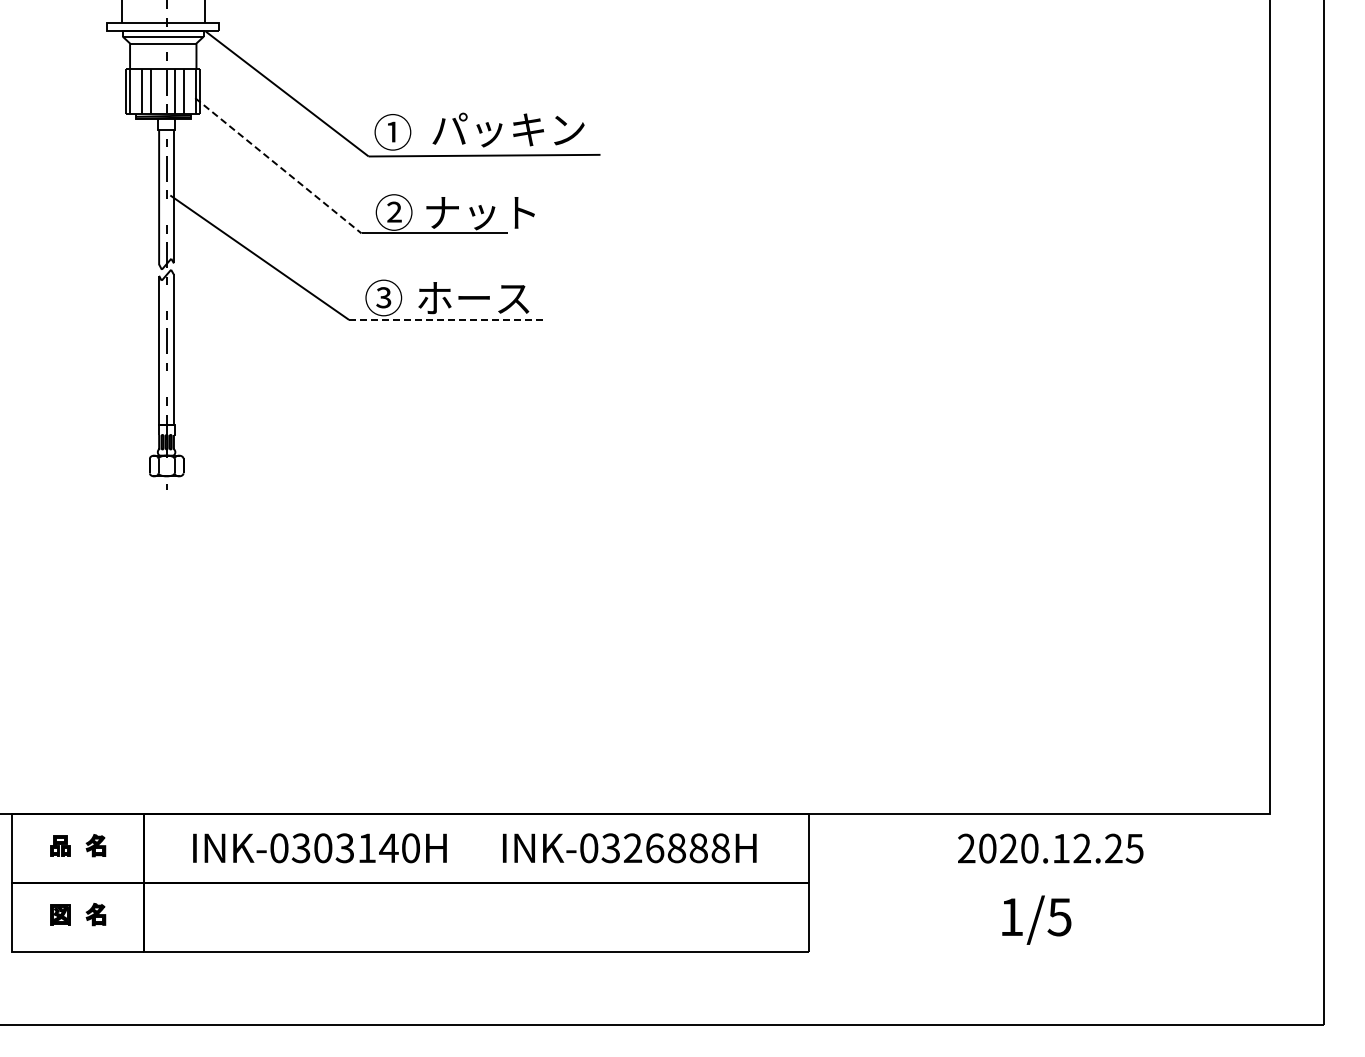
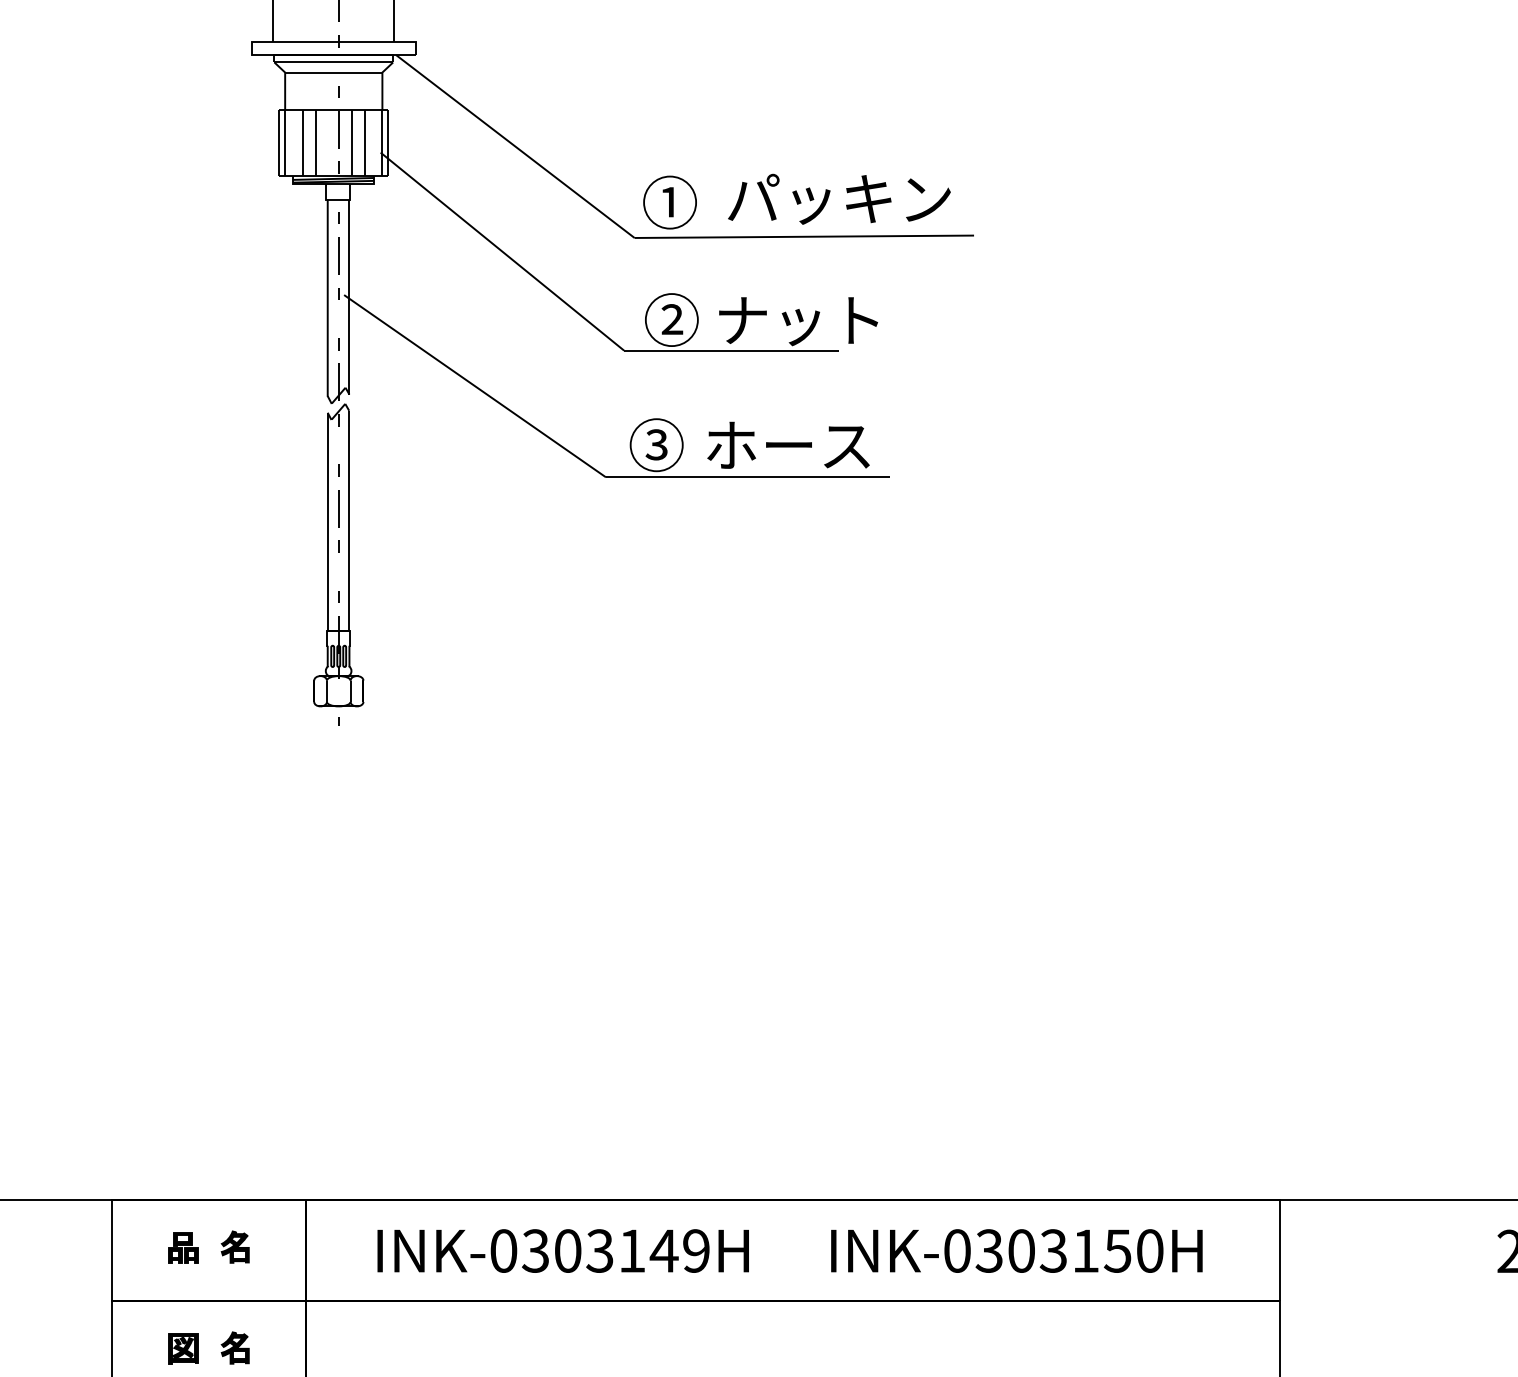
line: (278, 166) -> (502, 252), dashed -> solid
line: (446, 319) -> (748, 476), dashed -> solid
text: (410, 848) -> (695, 1251), INK-0303140H -> INK-0303149H
text: (676, 848) -> (1085, 1251), INK-0326888H -> INK-0303150H

